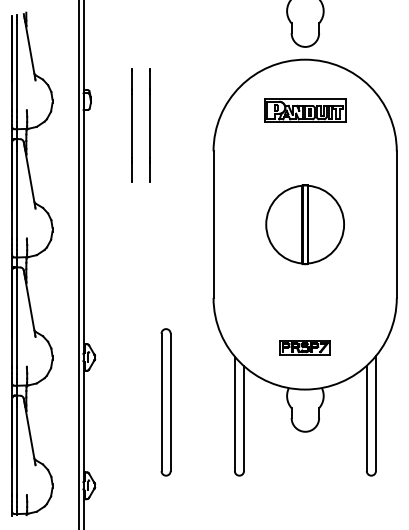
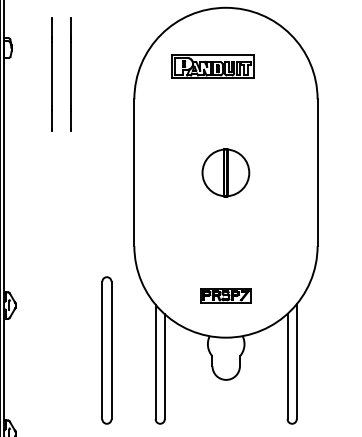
part: (305, 110) -> (213, 66), moved
part: (304, 224) -> (225, 172), size x0.6
part: (165, 402) -> (106, 350), moved

